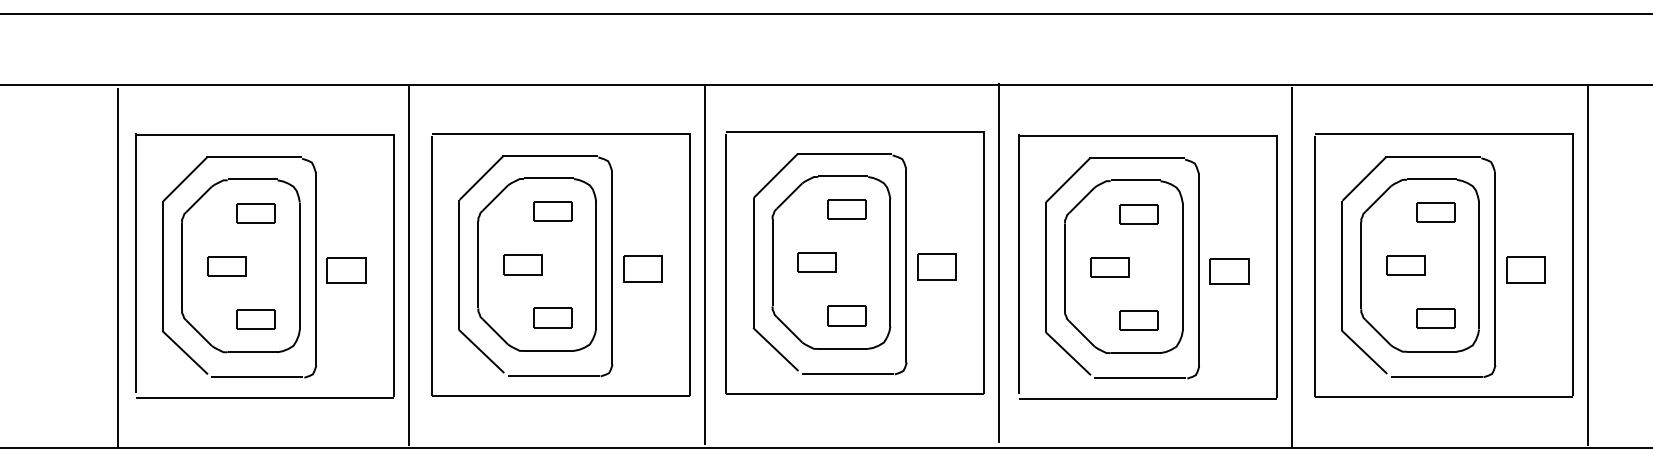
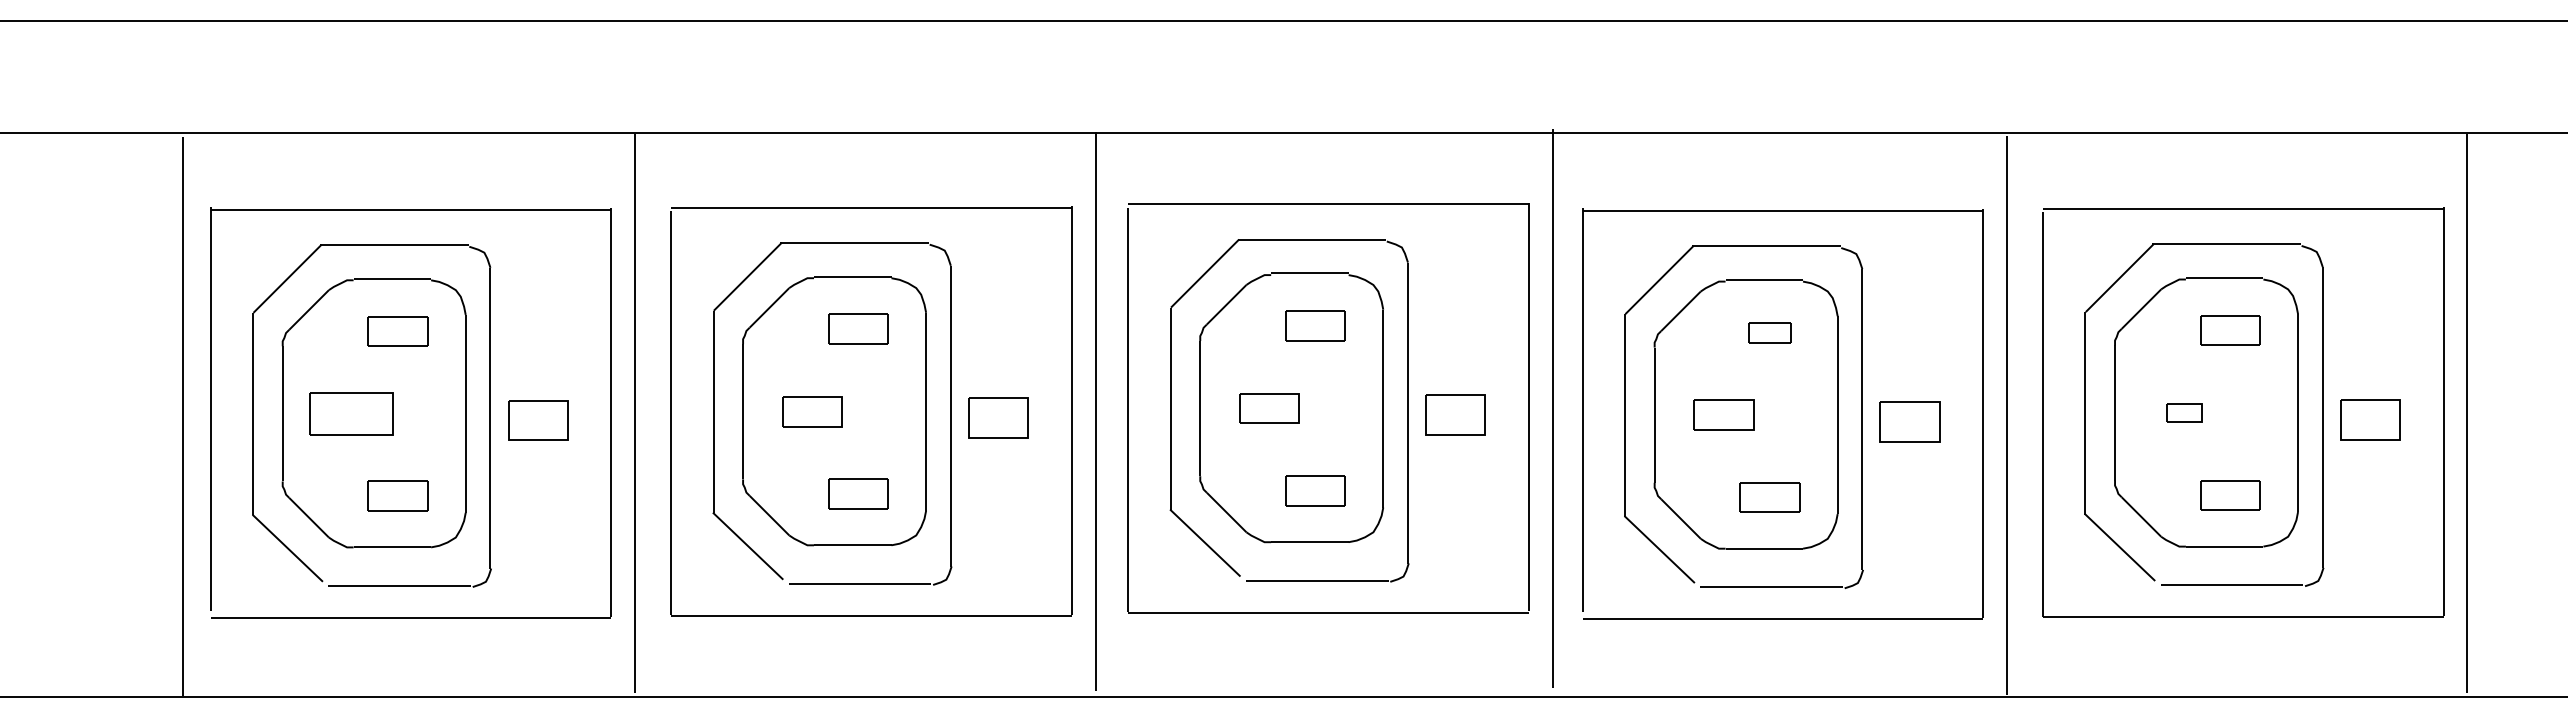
part: (1138, 214) -> (1768, 333), size x0.7
part: (1405, 265) -> (2183, 412), size x0.6
part: (226, 266) -> (351, 414), size x1.4

